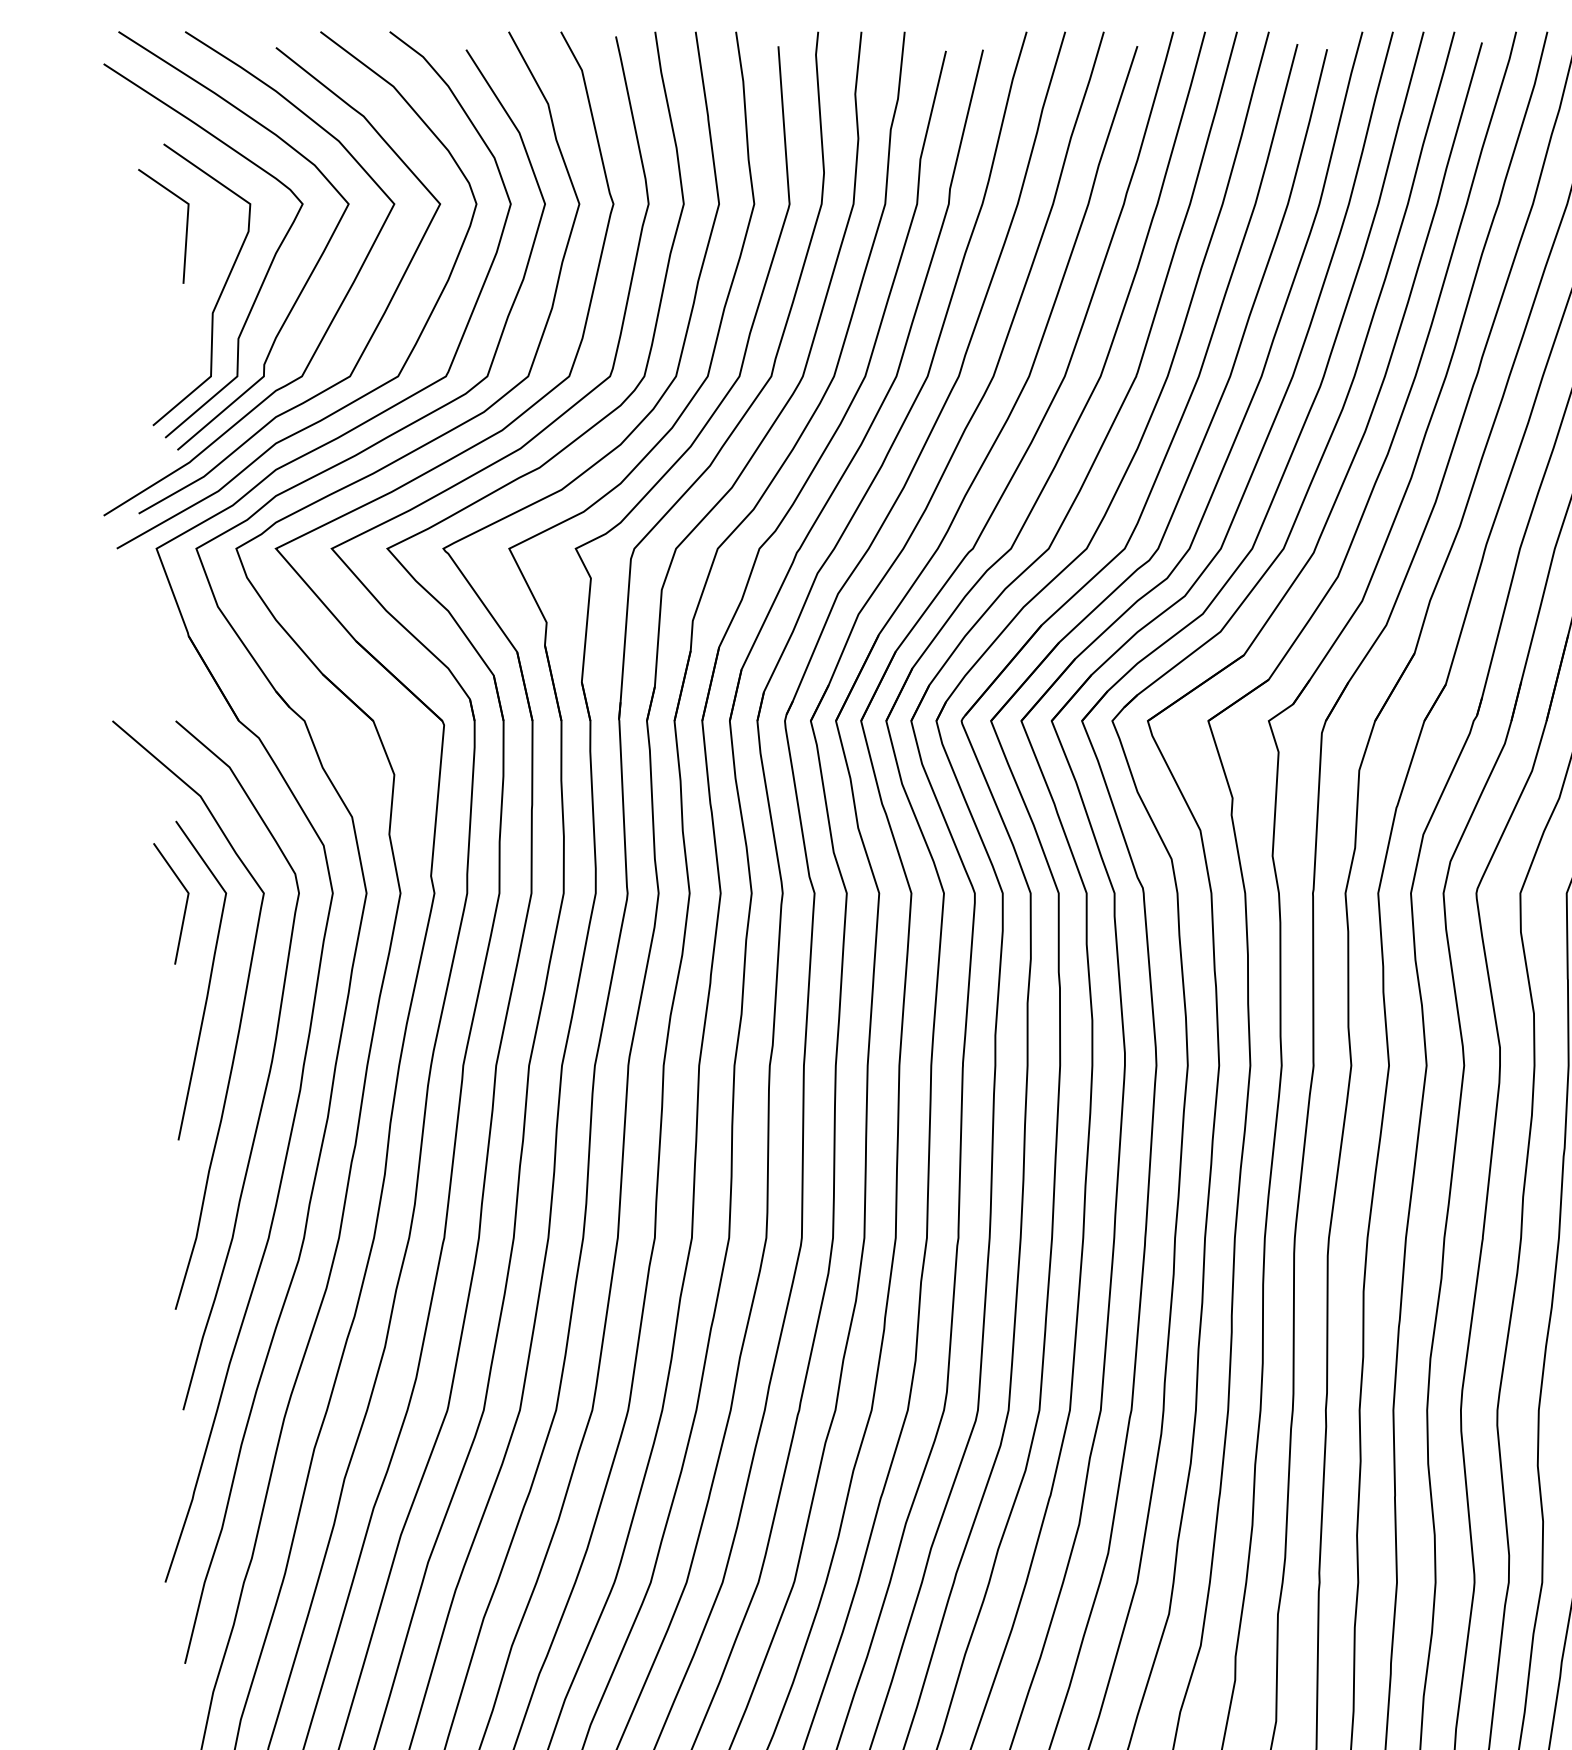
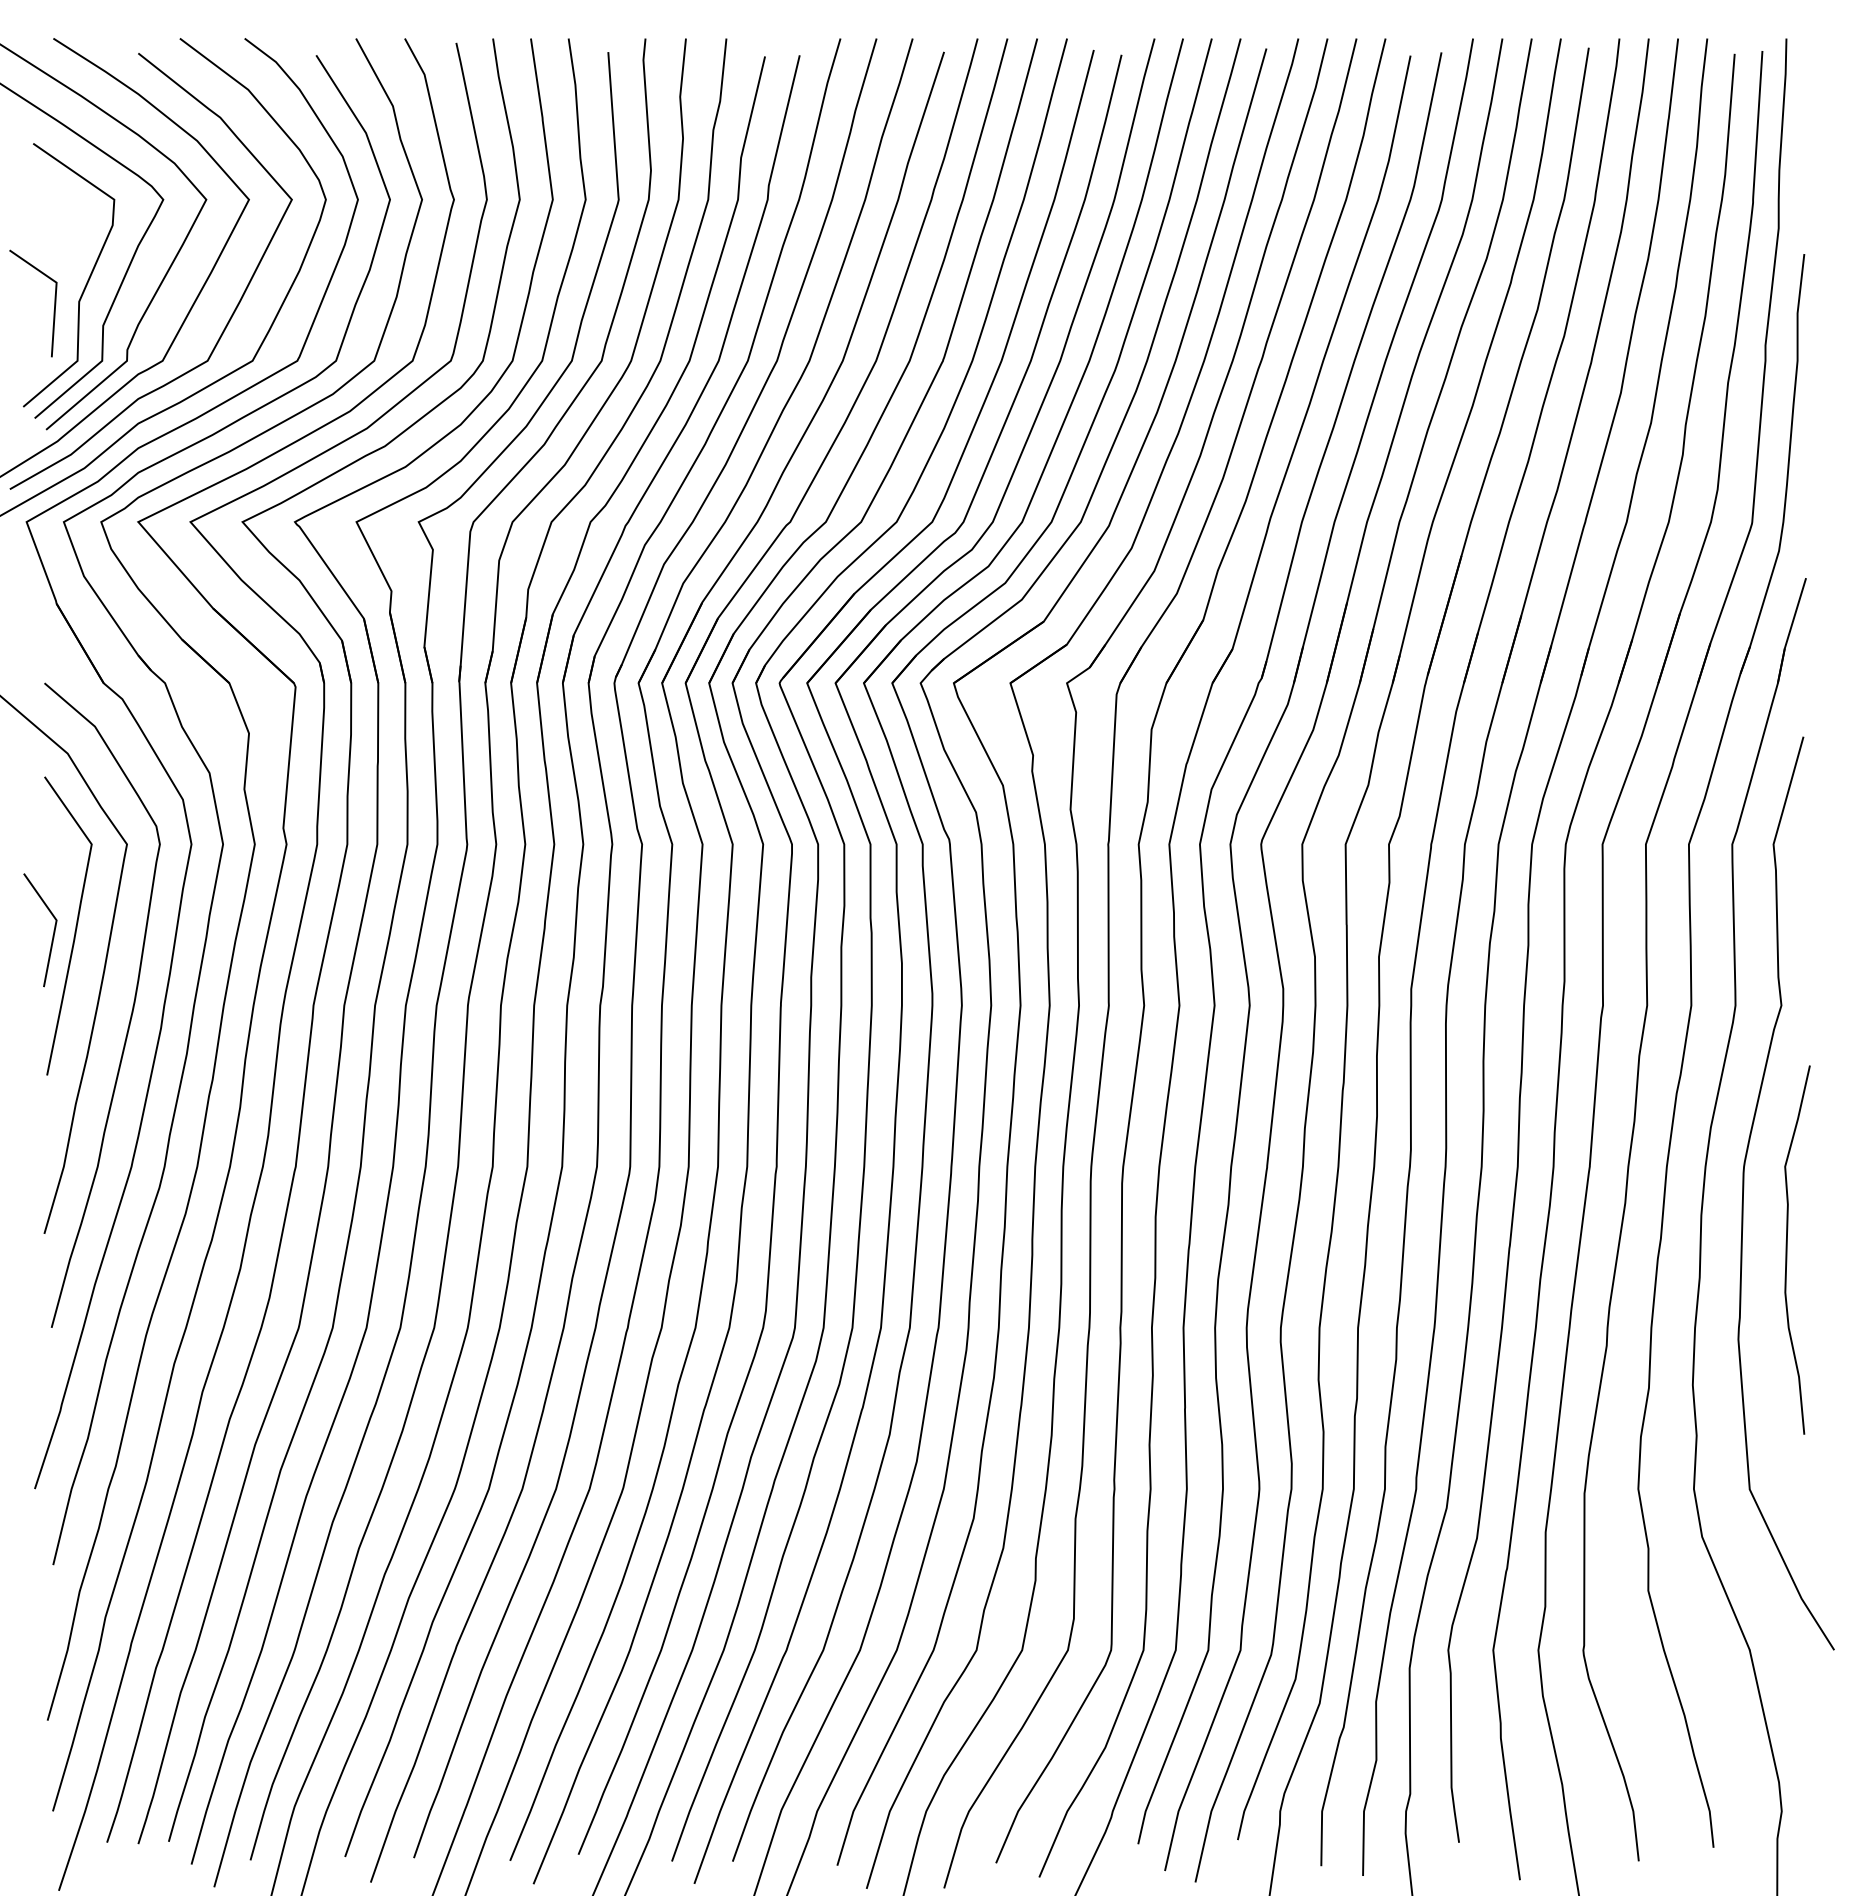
line: (186, 226) -> (54, 303), moved
line: (185, 904) -> (53, 930), moved

